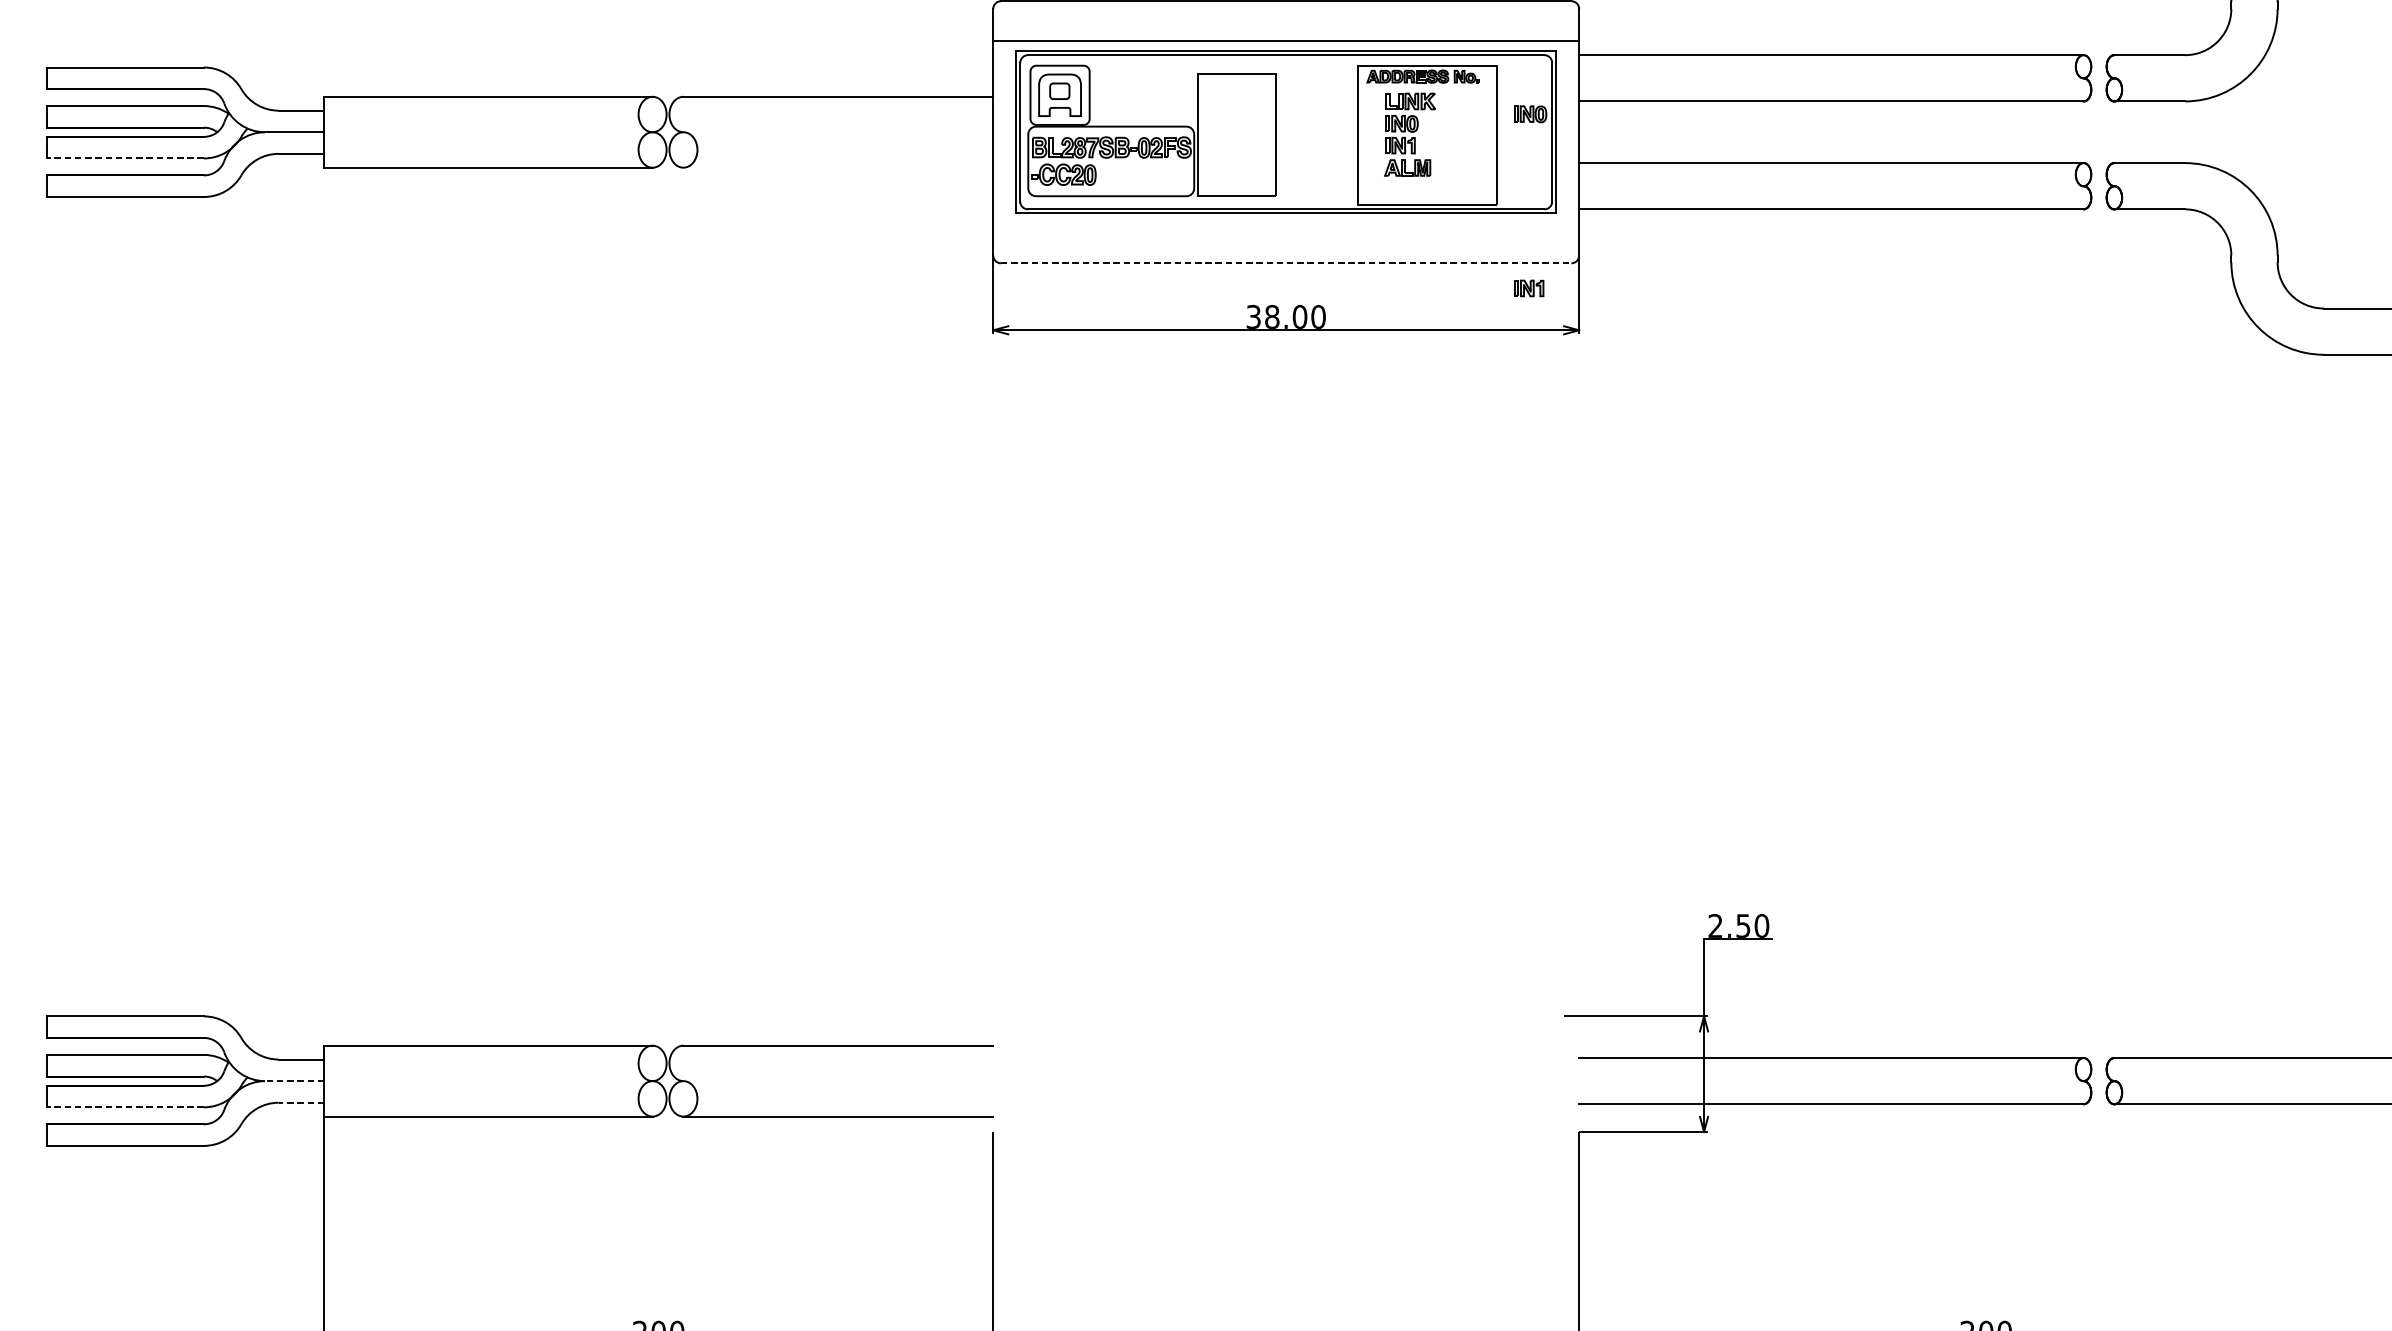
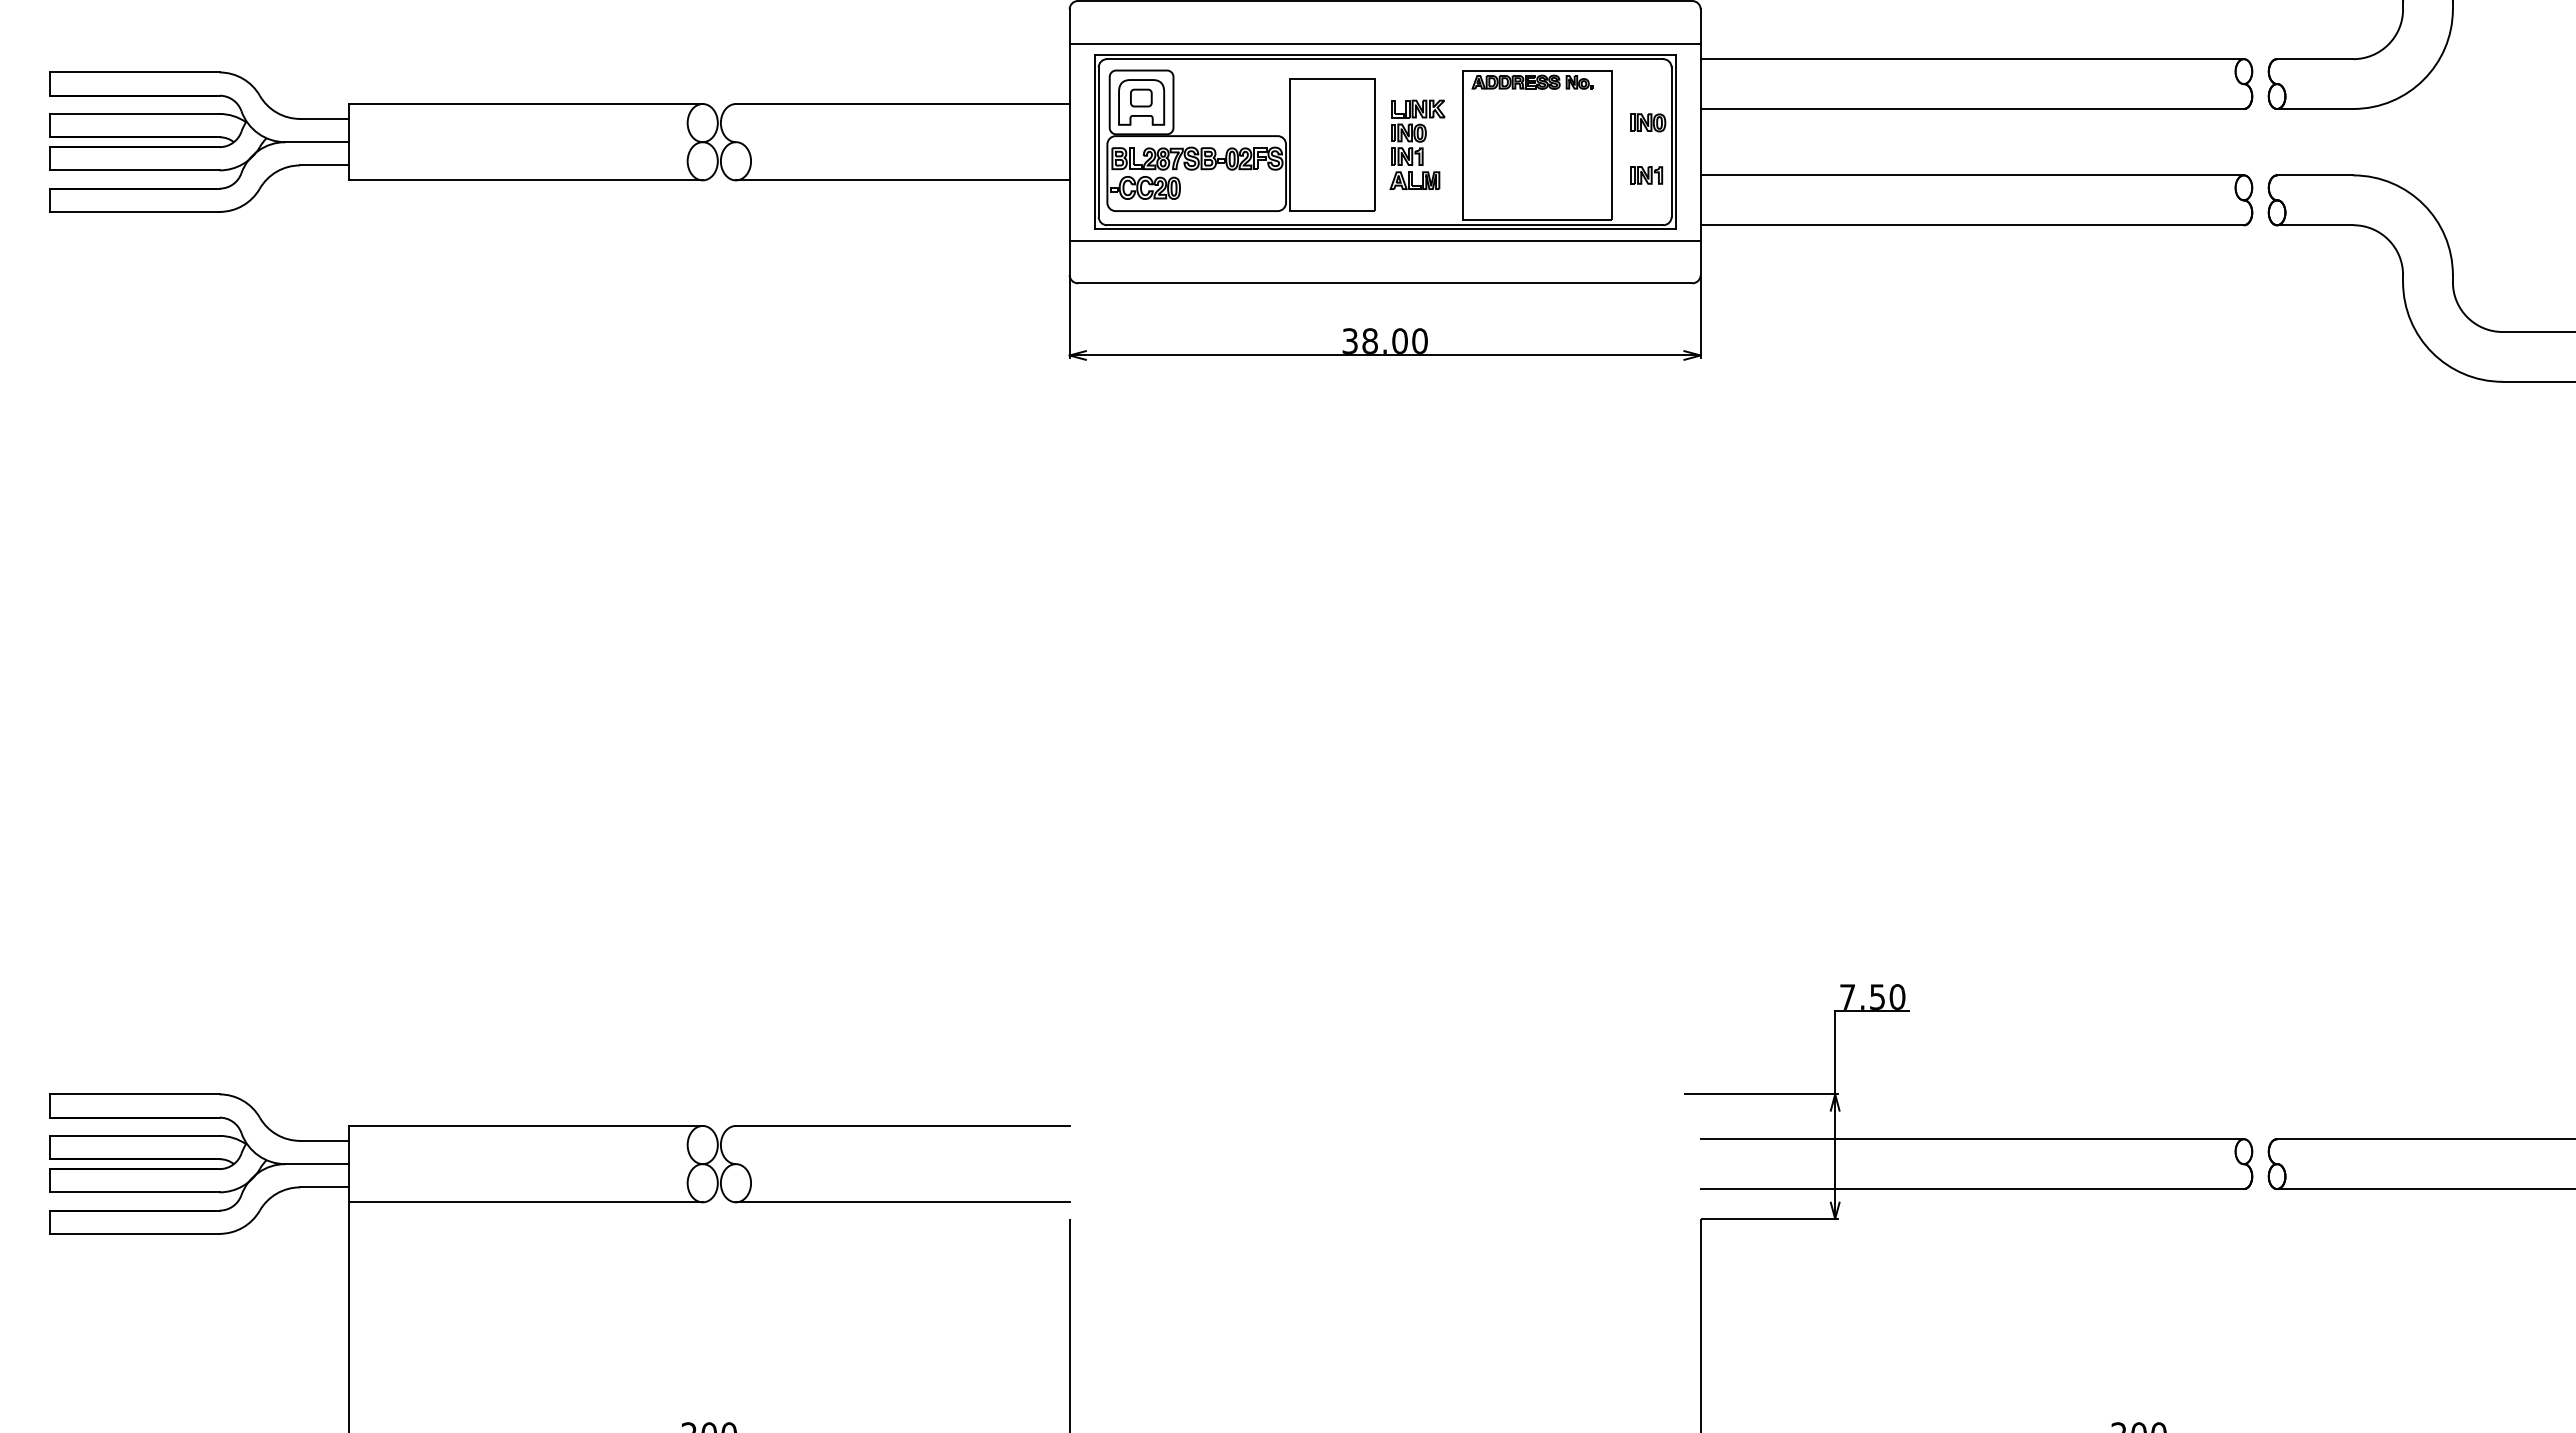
part: (1410, 134) -> (1417, 144), moved
line: (124, 158) -> (134, 170), dashed -> solid
line: (838, 167) -> (902, 180), added
line: (1285, 223) -> (1384, 240), added
line: (1286, 263) -> (1385, 283), dashed -> solid
part: (1528, 288) -> (1646, 175), moved
text: (1715, 925) -> (1847, 996), 2.50 -> 7.50
line: (294, 1081) -> (317, 1164), dashed -> solid
line: (301, 1102) -> (324, 1187), dashed -> solid
line: (124, 1107) -> (134, 1192), dashed -> solid

